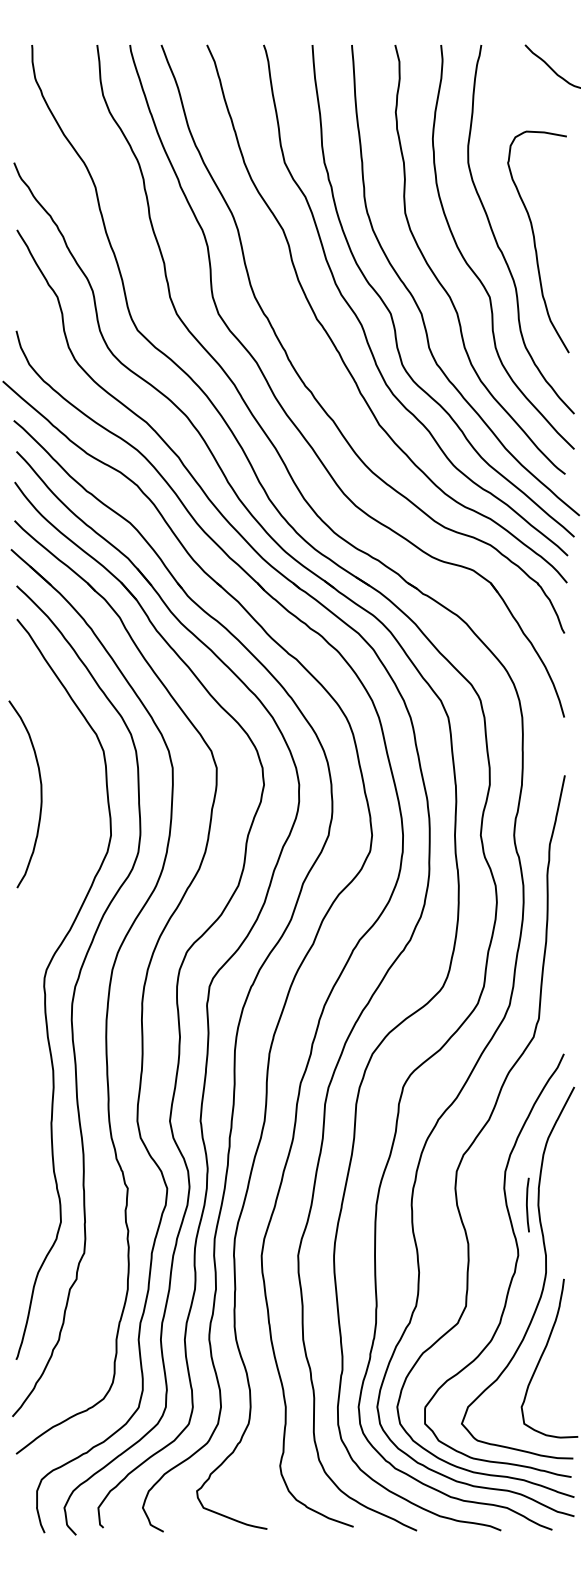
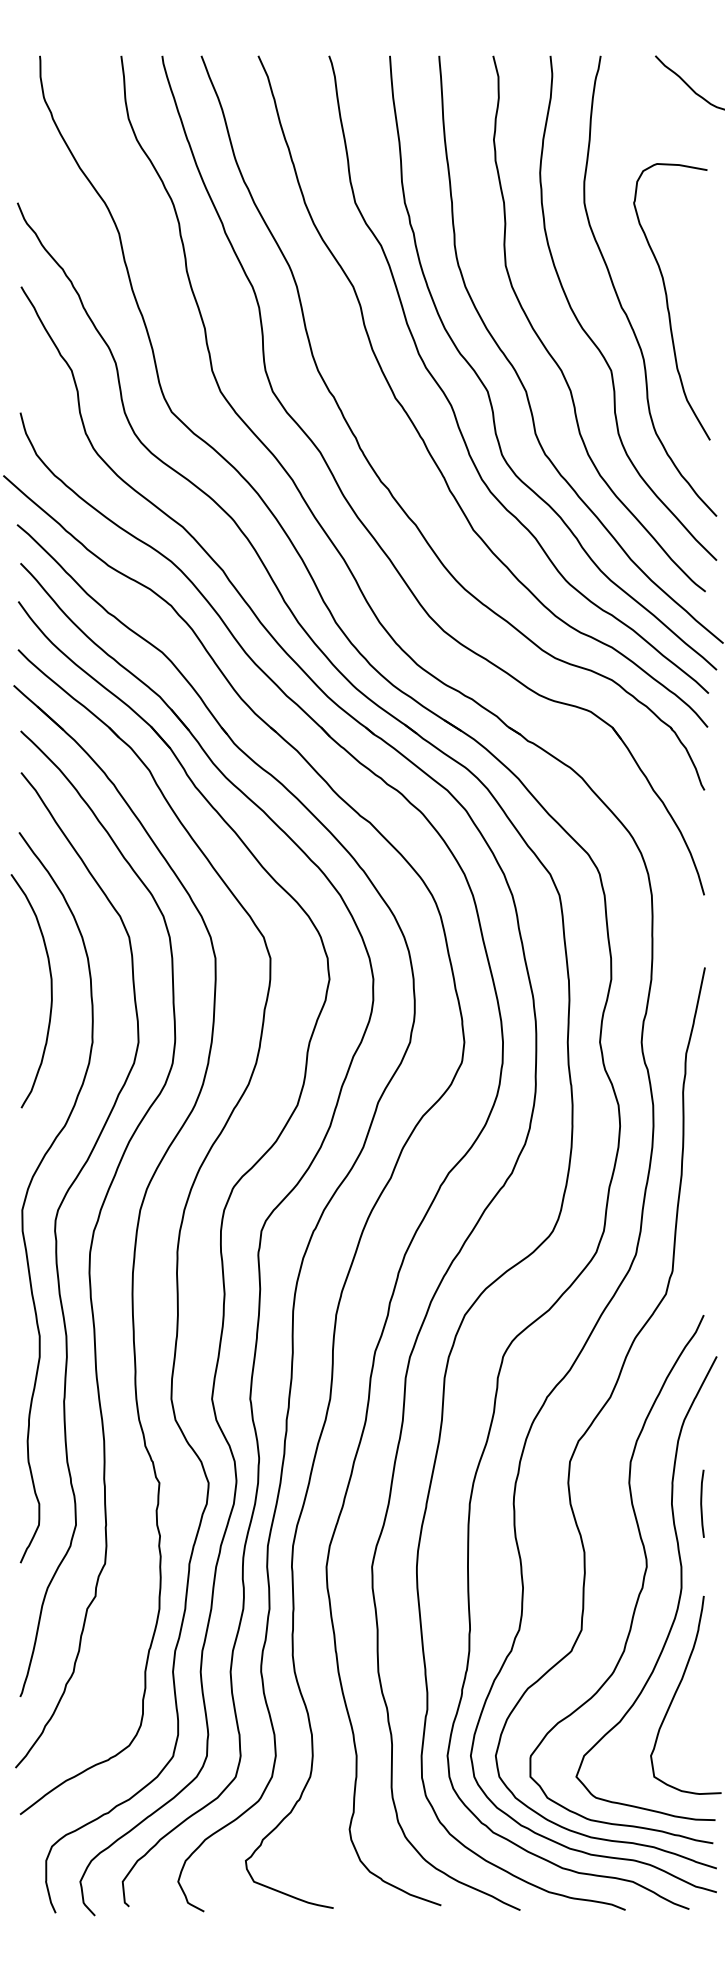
curve: (24, 951) -> (30, 1187), added
curve: (527, 1204) -> (701, 1503), moved

